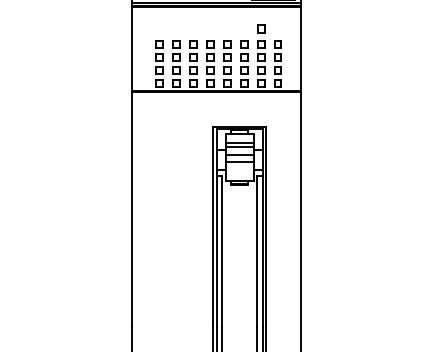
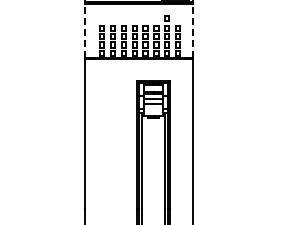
line: (131, 49) -> (84, 31), solid -> dashed
line: (300, 49) -> (192, 31), solid -> dashed

